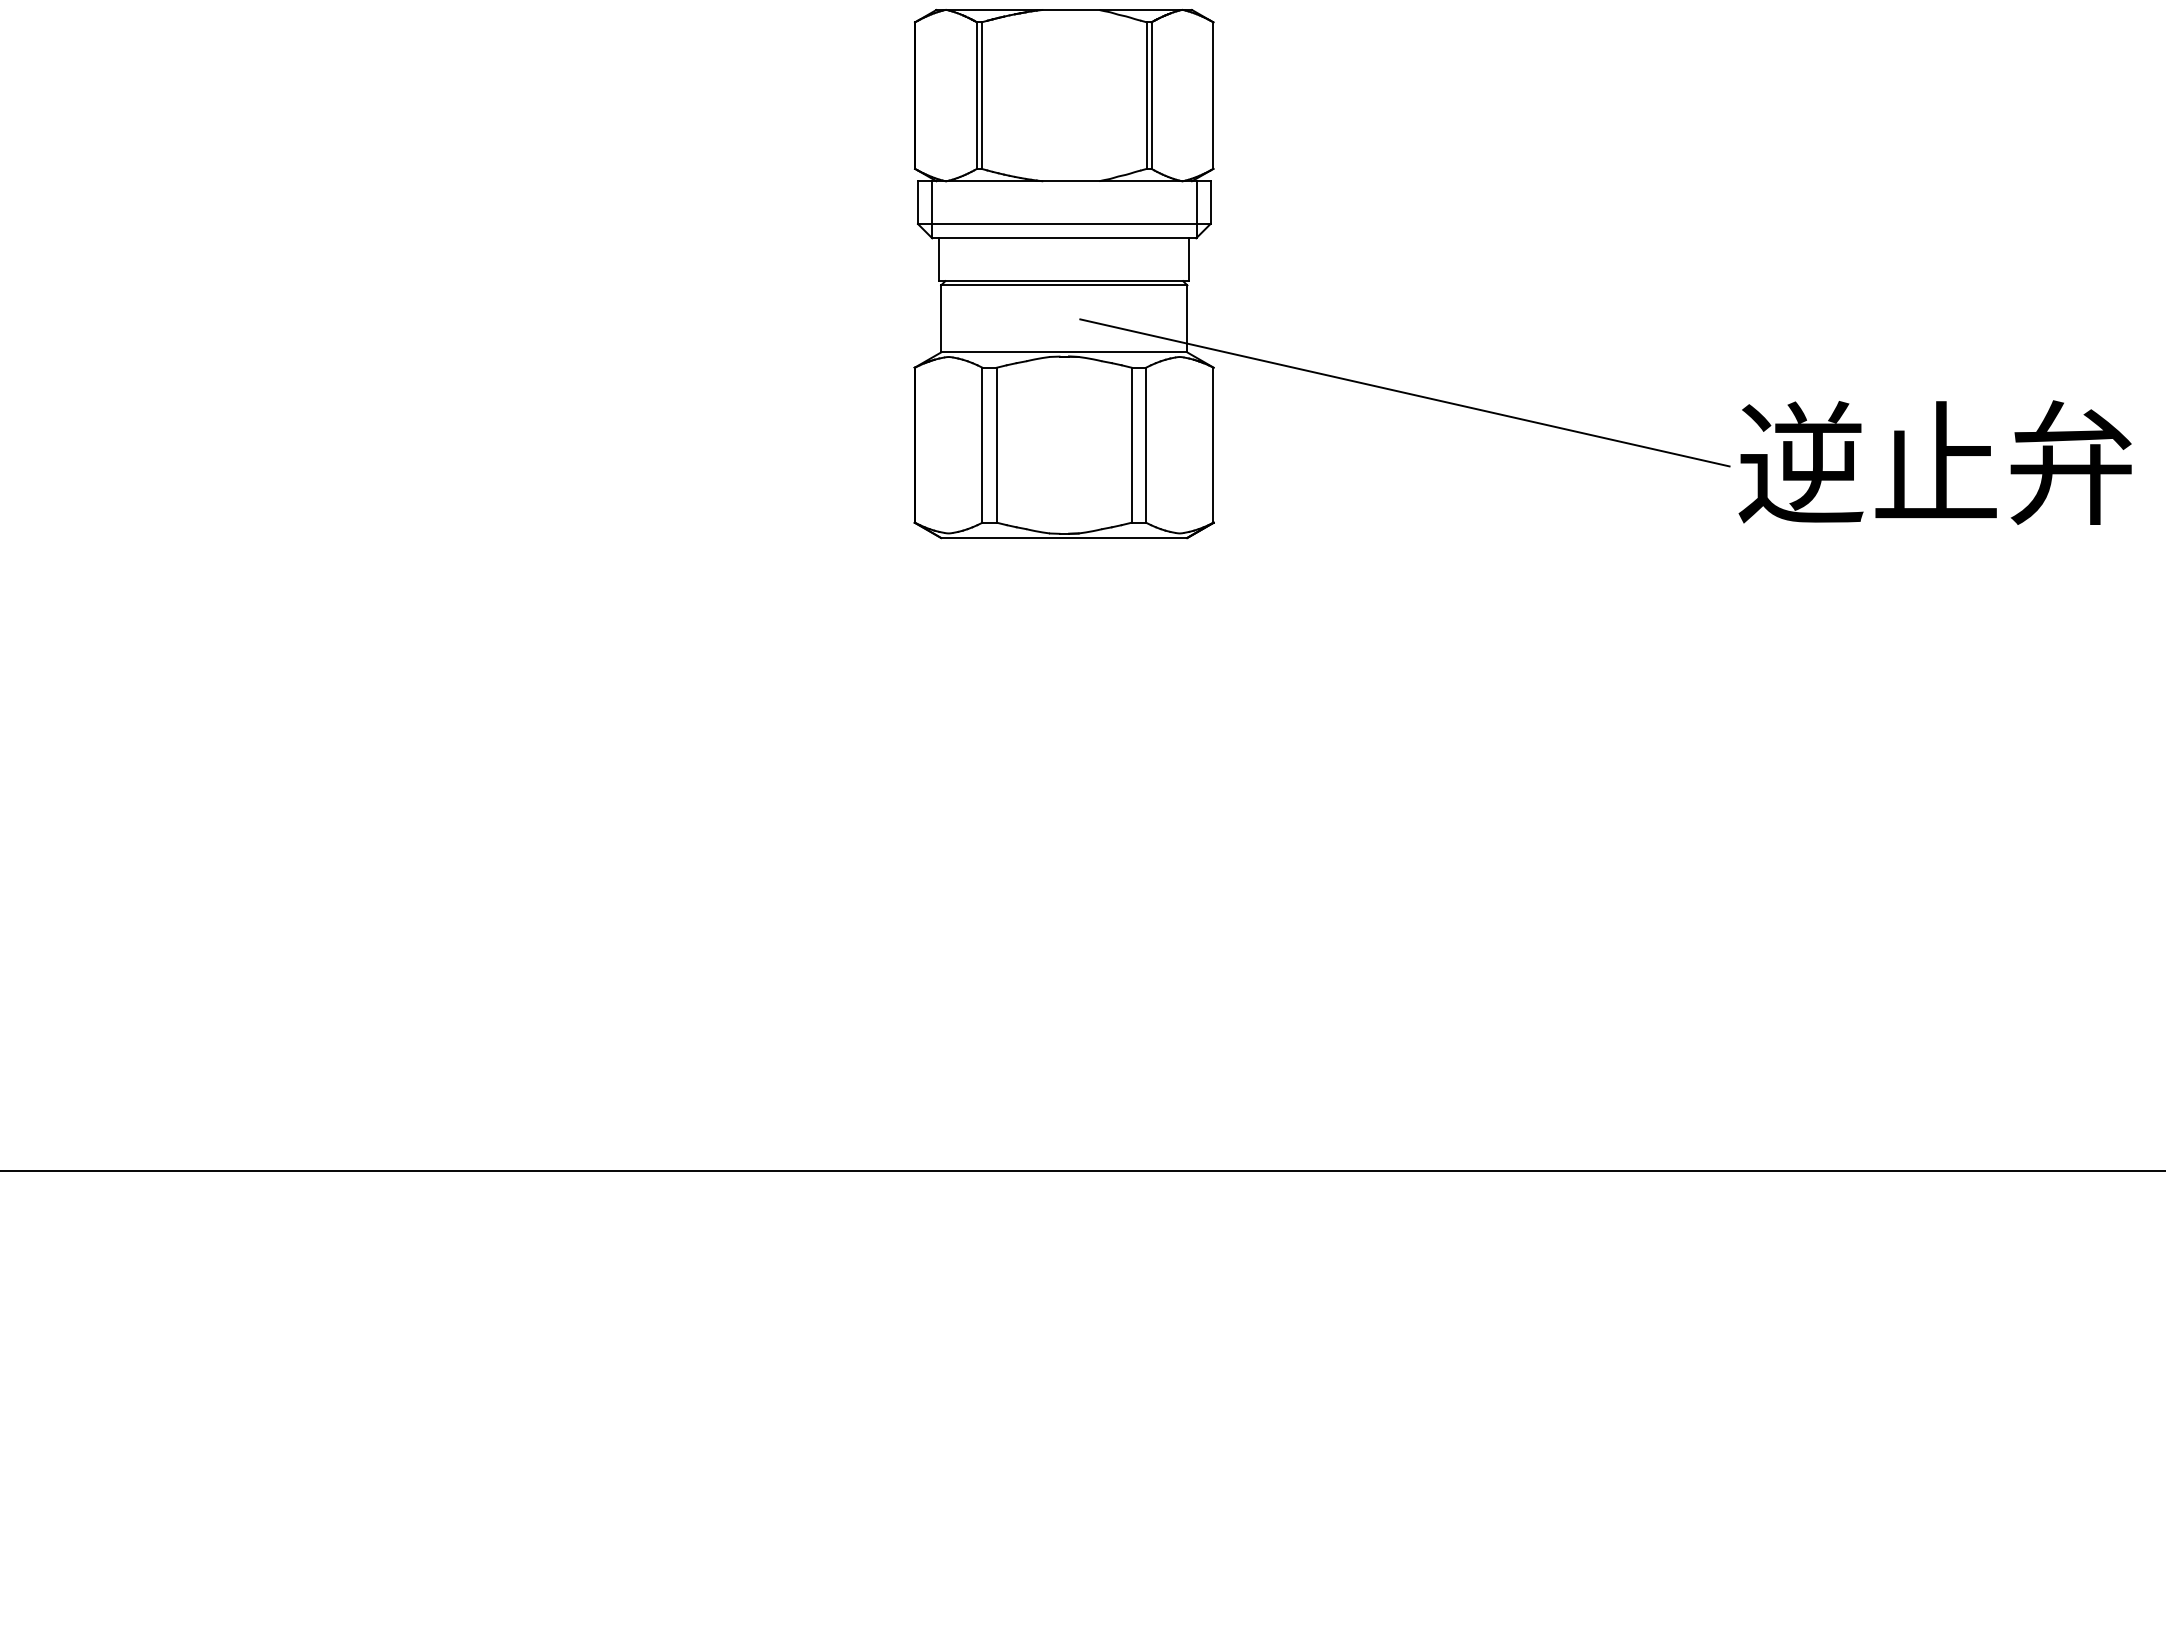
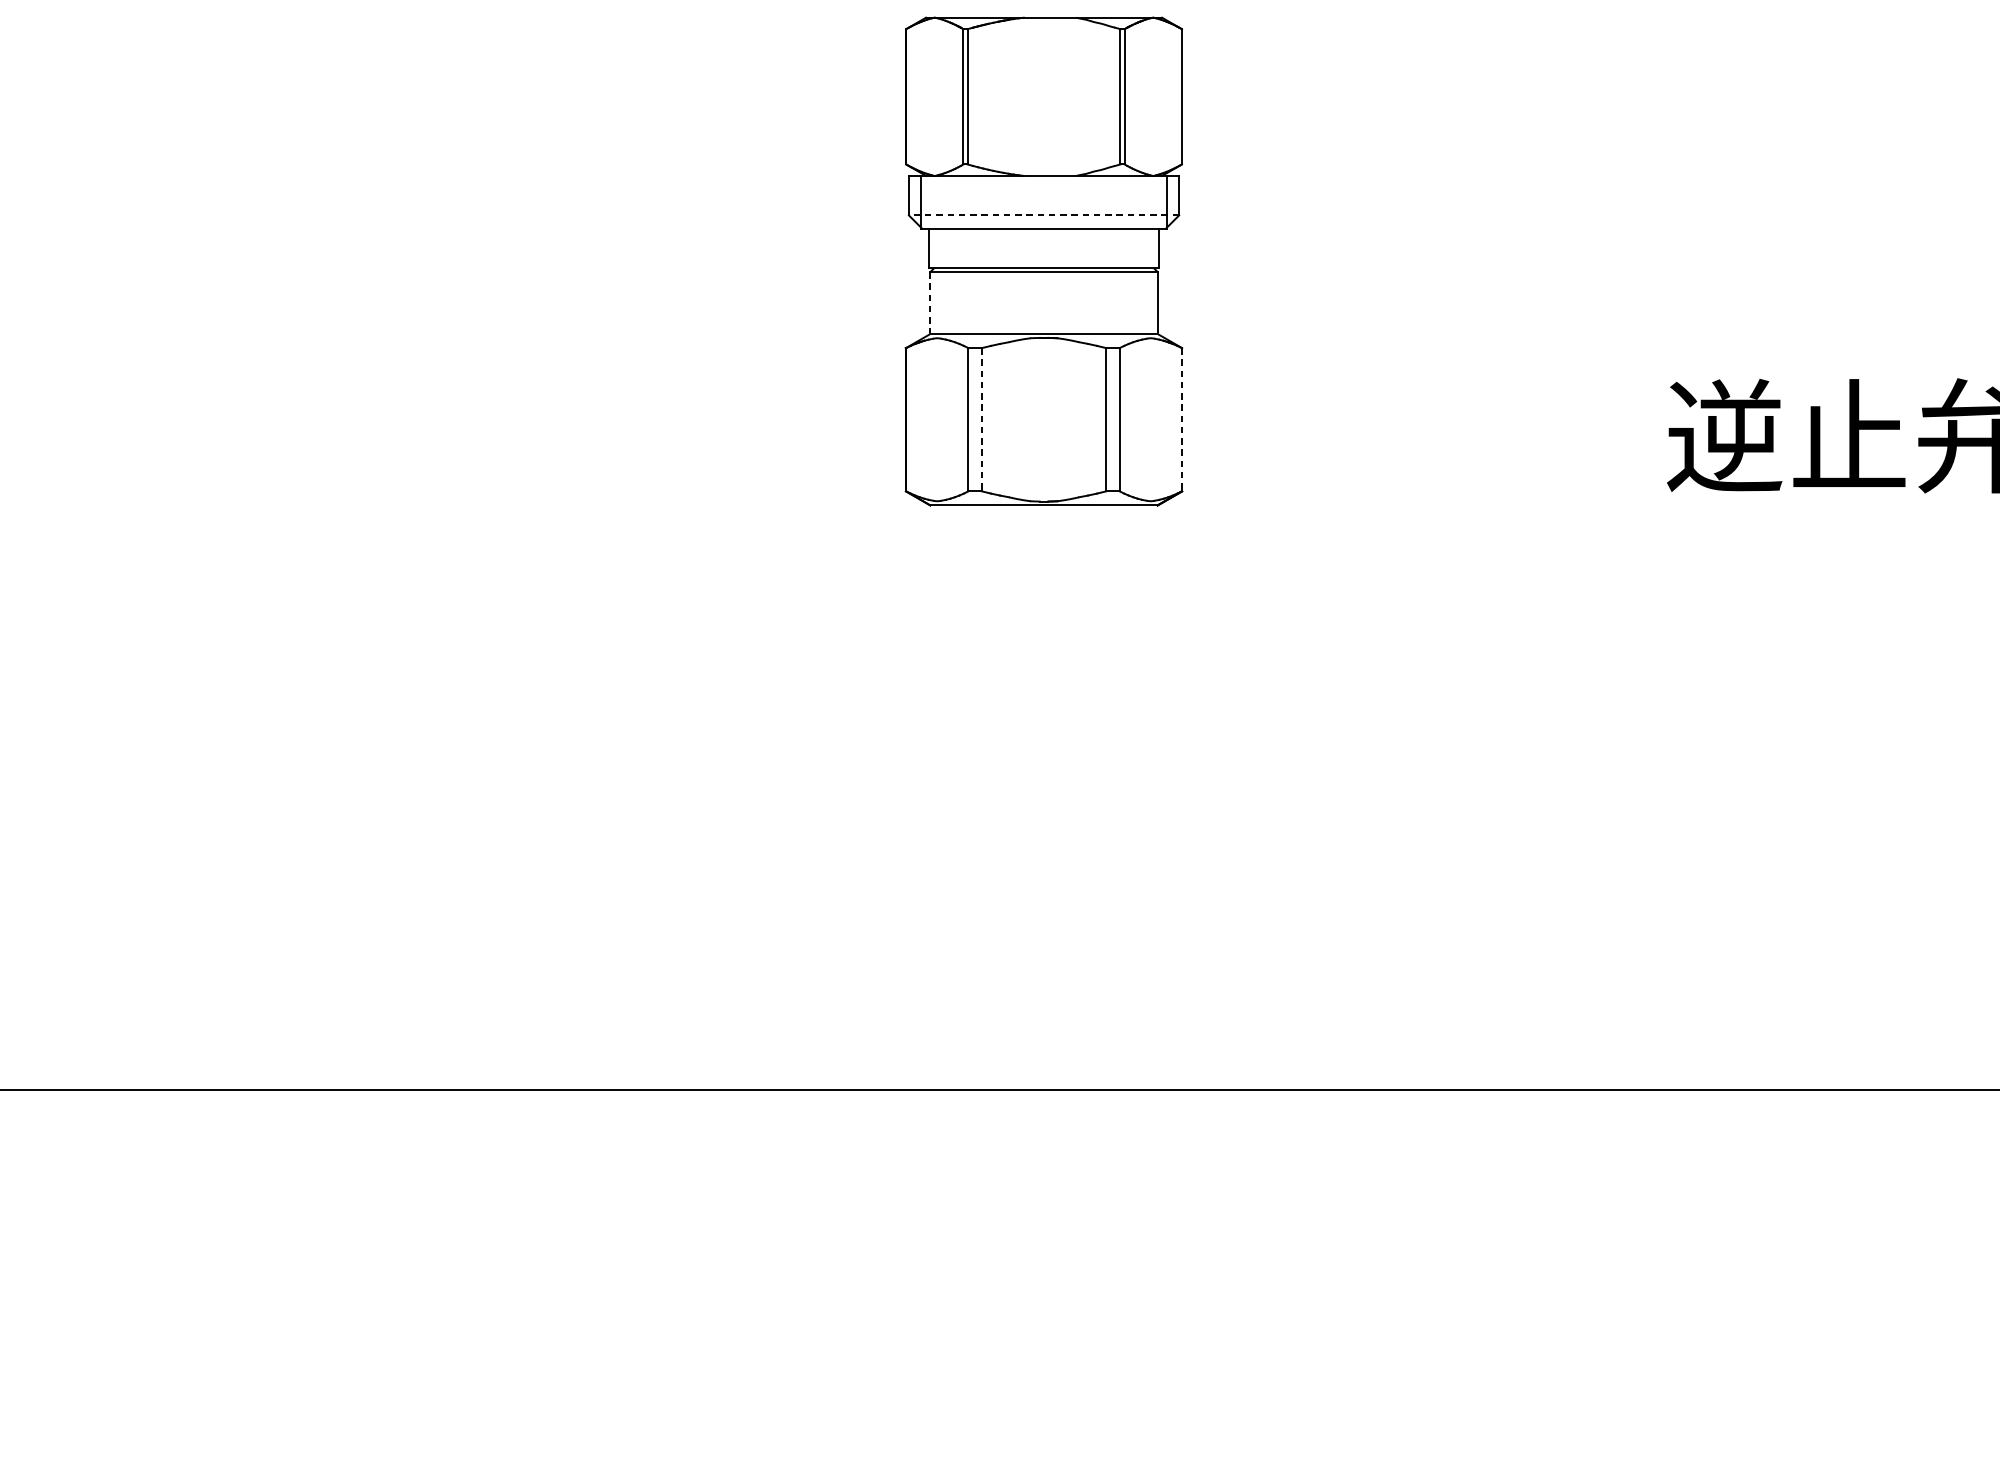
line: (1063, 224) -> (1043, 215), solid -> dashed
line: (941, 318) -> (930, 302), solid -> dashed
line: (1404, 392) -> (1358, 371), removed
line: (996, 445) -> (981, 420), solid -> dashed
line: (1213, 445) -> (1181, 420), solid -> dashed

